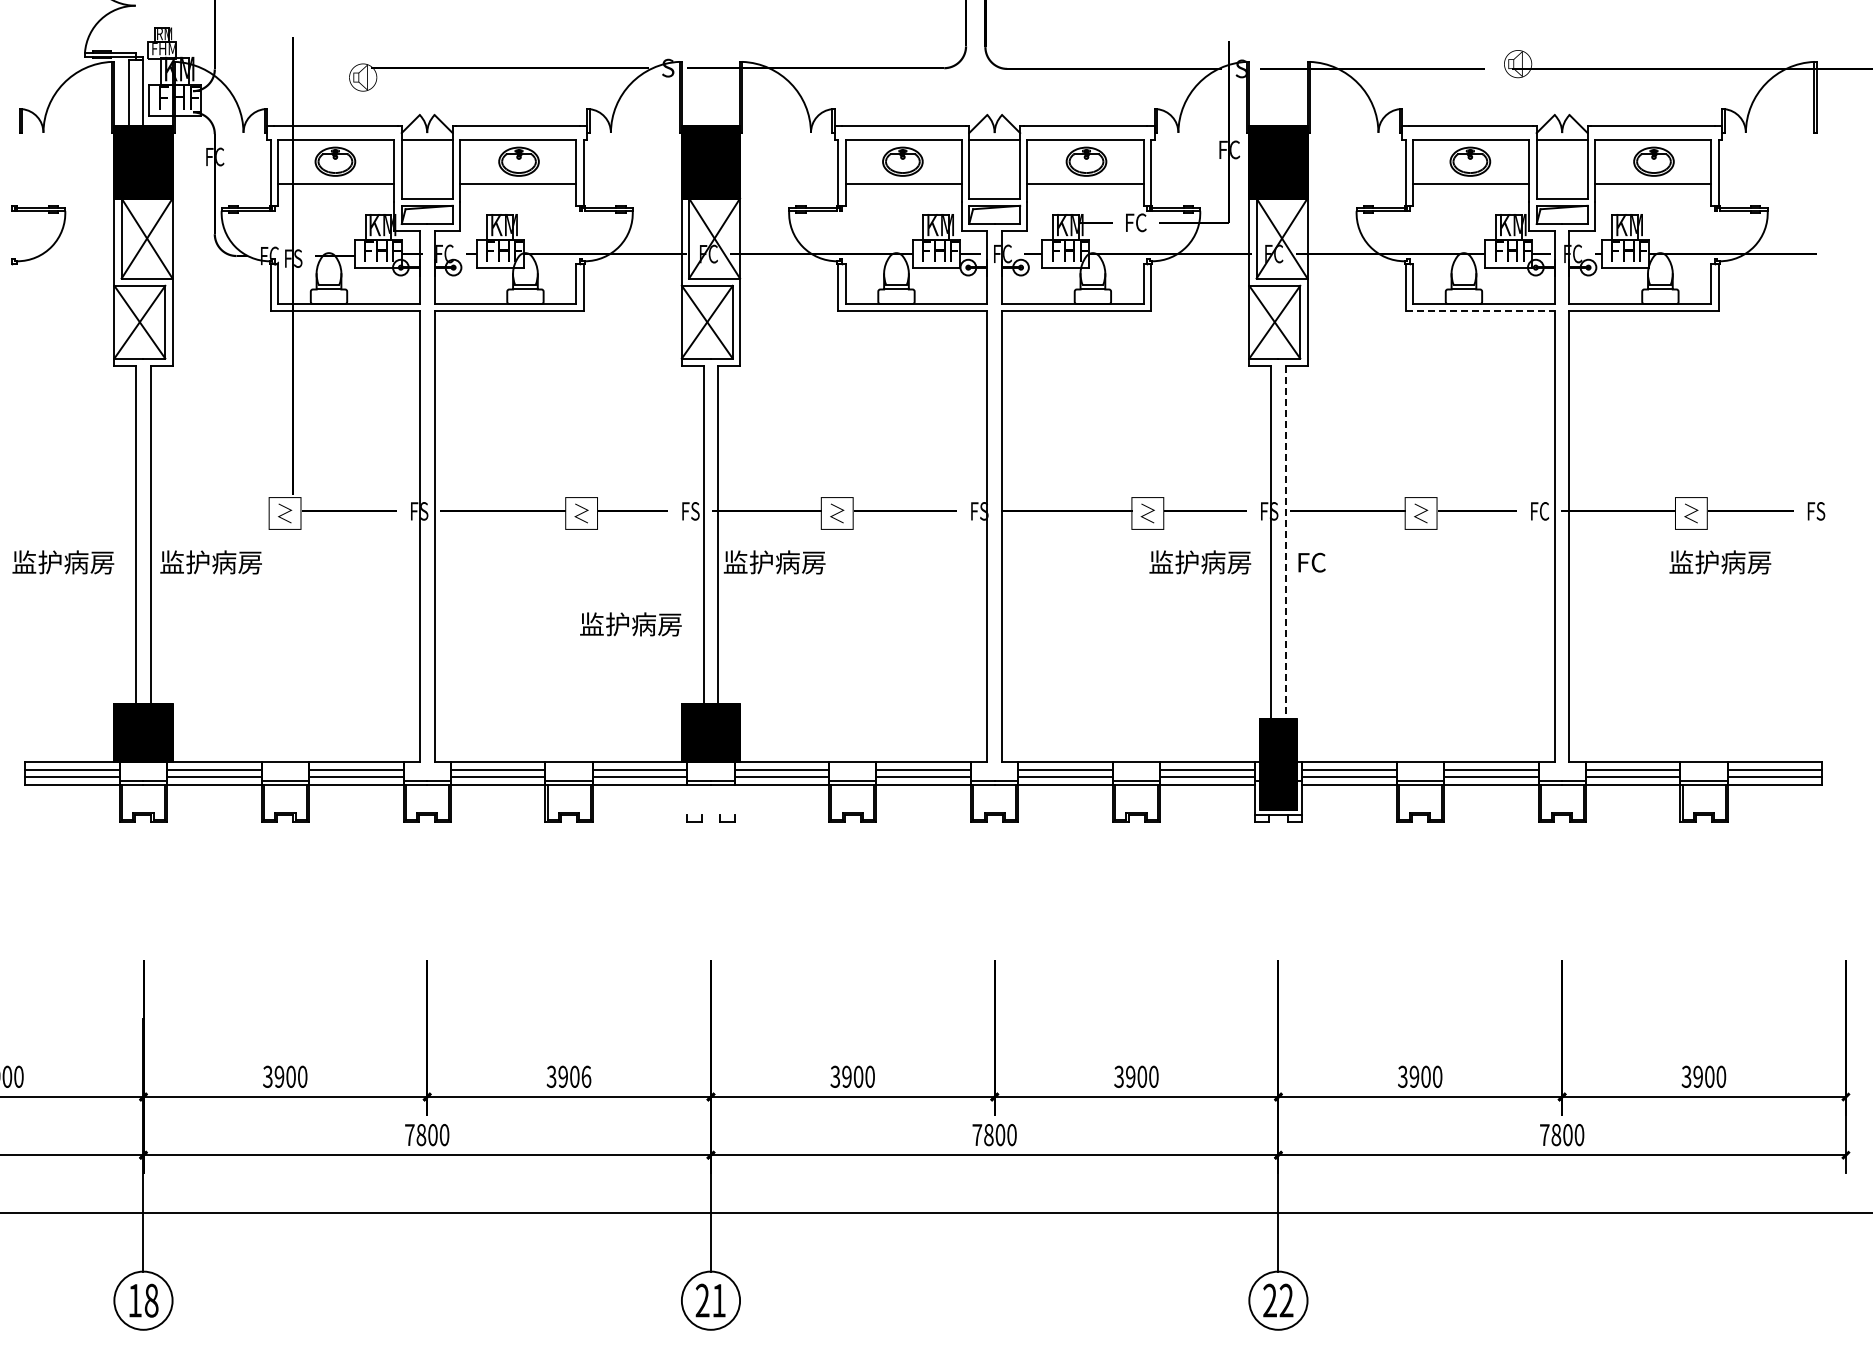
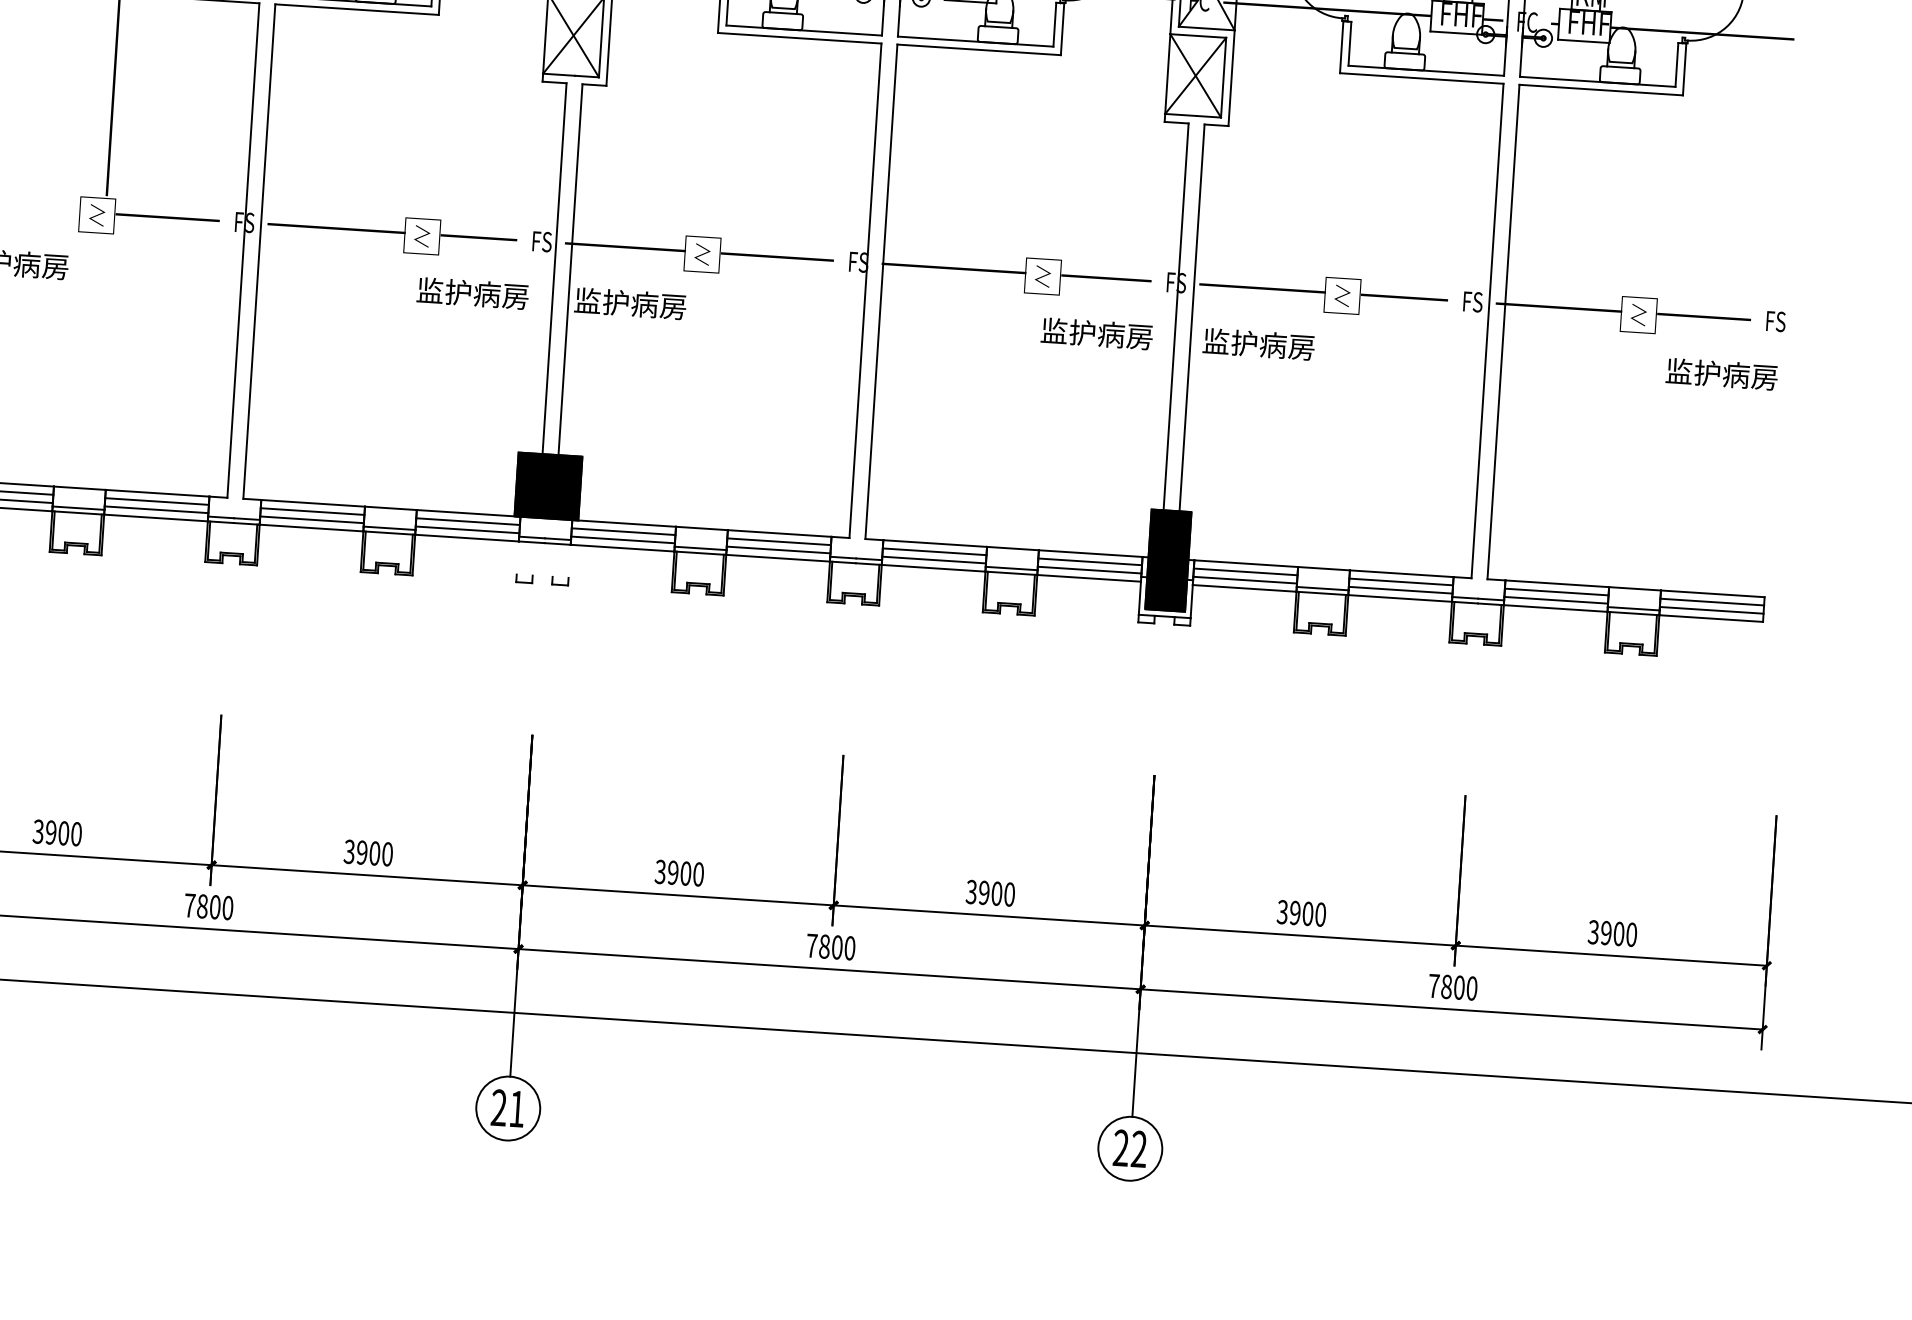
line: (1480, 311) -> (1421, 78), dashed -> solid
text: (1540, 511) -> (1473, 302), FC -> FS
line: (1285, 542) -> (1191, 318), dashed -> solid
text: (1347, 562) -> (1258, 344), FC -> 监护病房
text: (1720, 562) -> (1722, 374), moved
text: (630, 624) -> (472, 293), moved
text: (586, 1076) -> (387, 853), 3906 -> 3900

